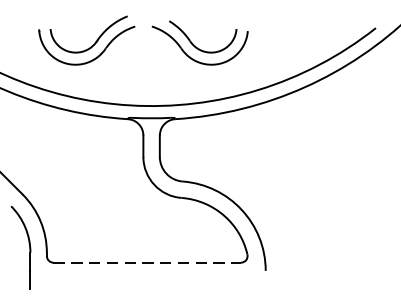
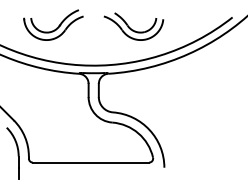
part: (199, 42) -> (133, 26), moved
line: (148, 262) -> (91, 162), dashed -> solid

